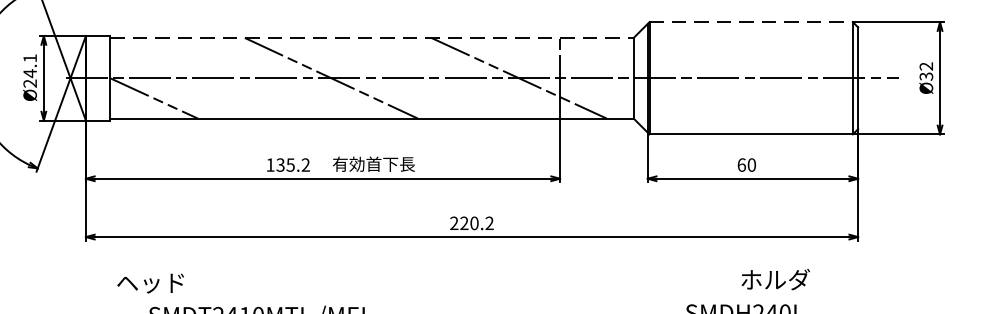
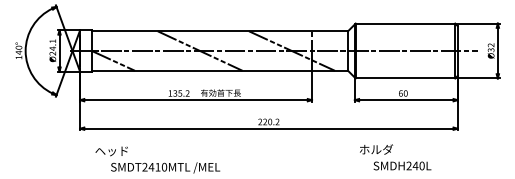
line: (751, 21) -> (405, 23), dashed -> solid
line: (372, 38) -> (220, 31), dashed -> solid
text: (775, 279) -> (376, 149), moved

